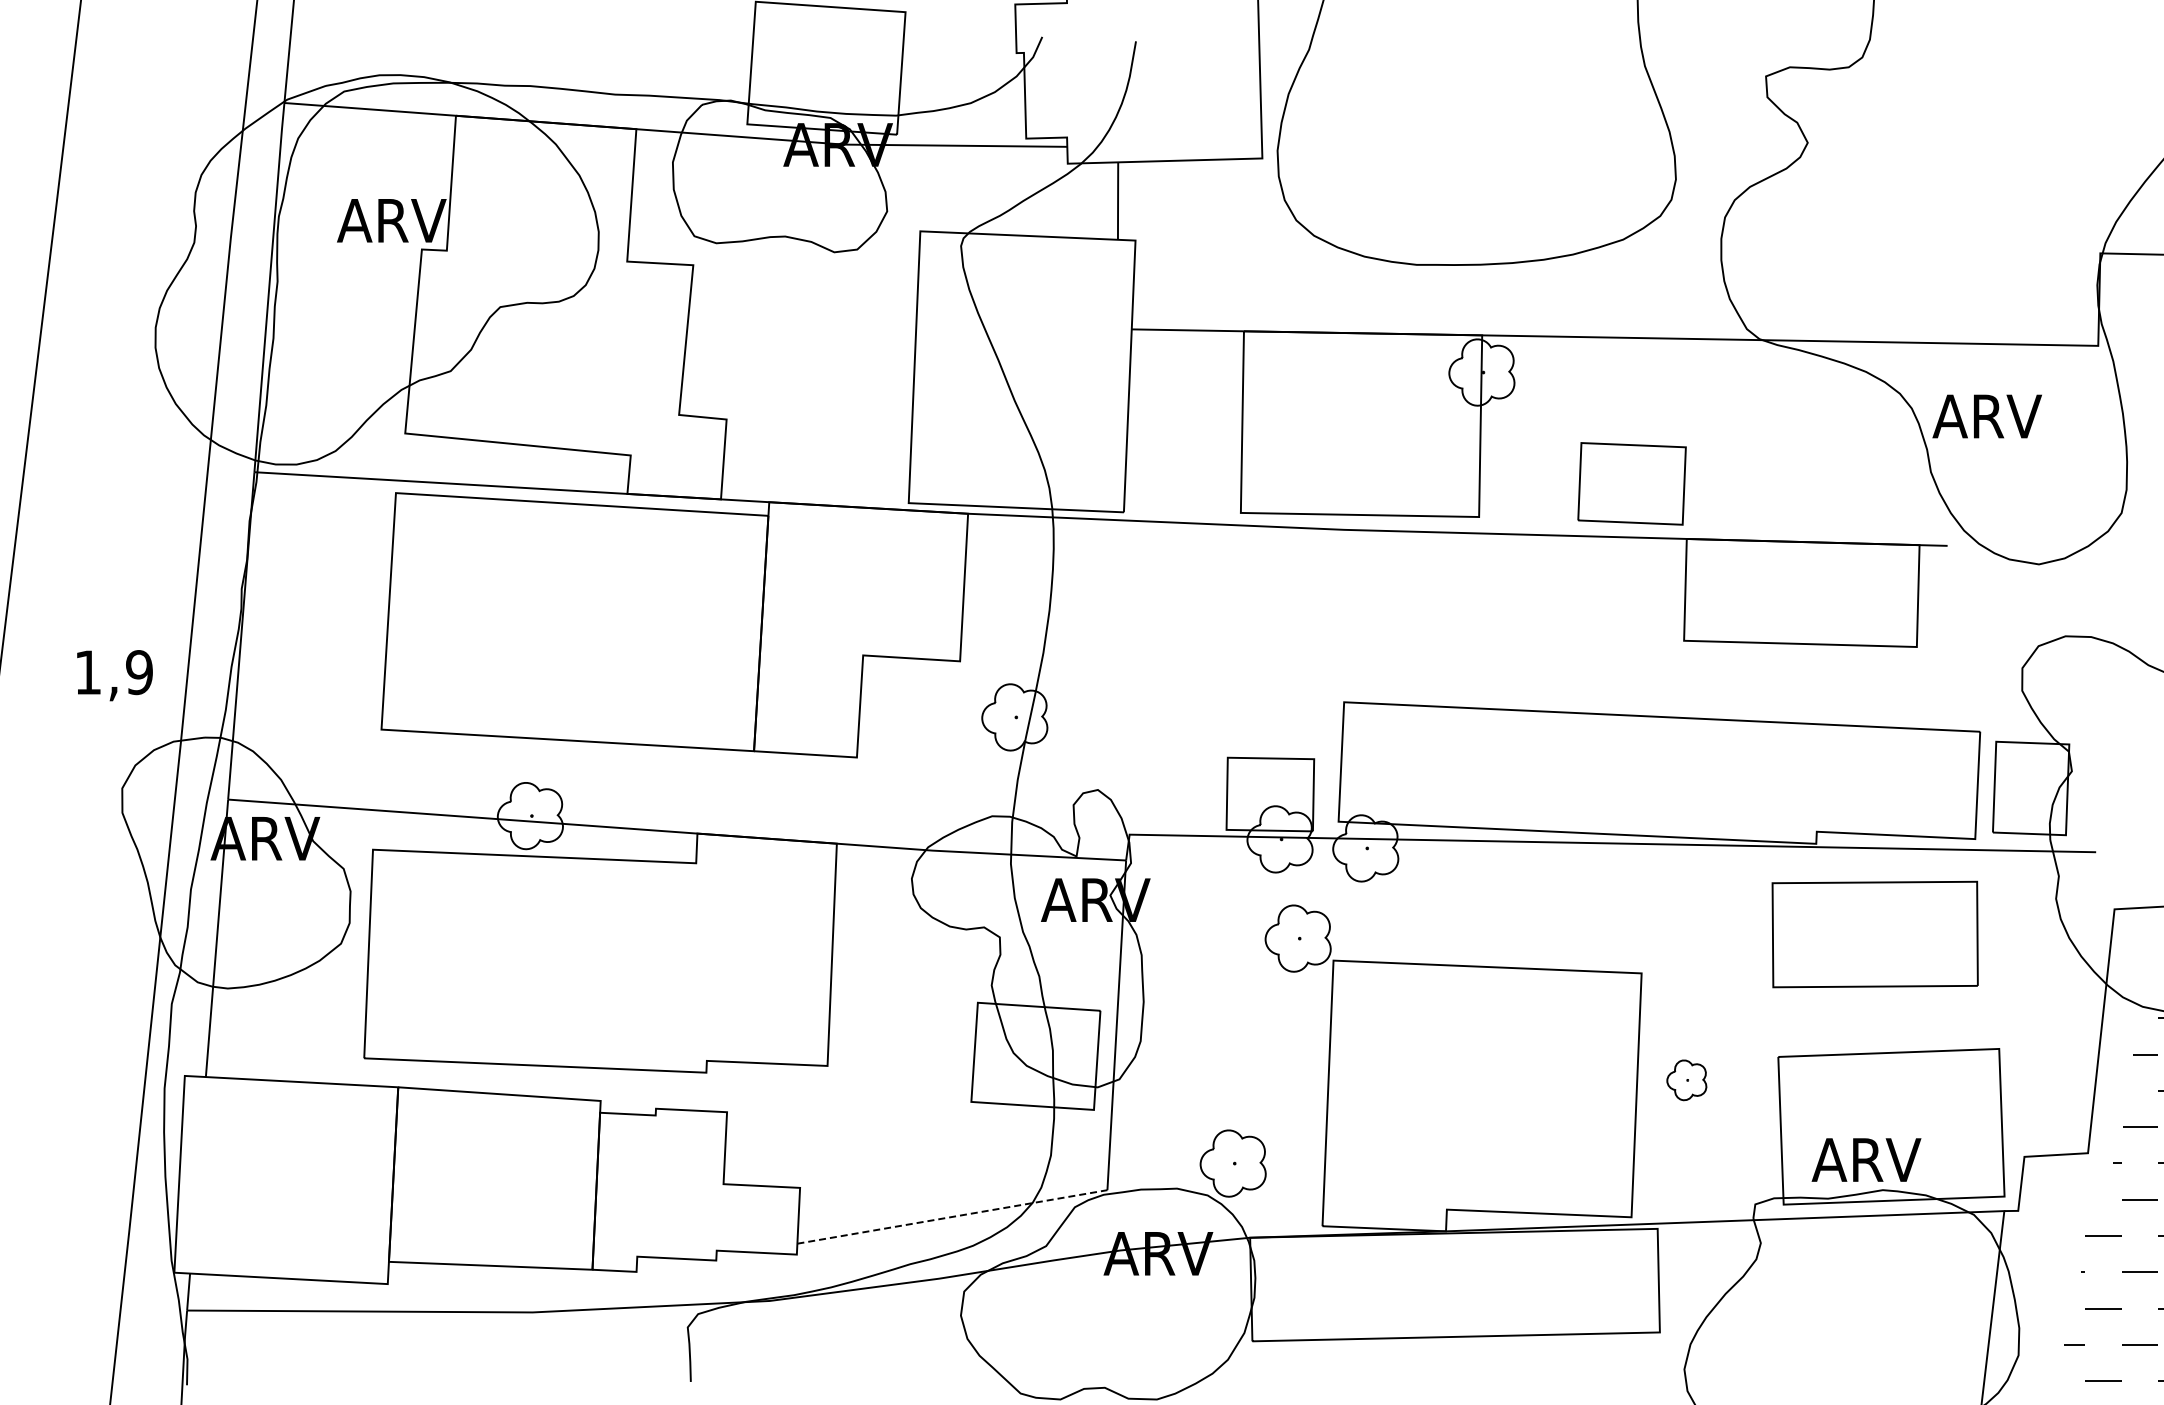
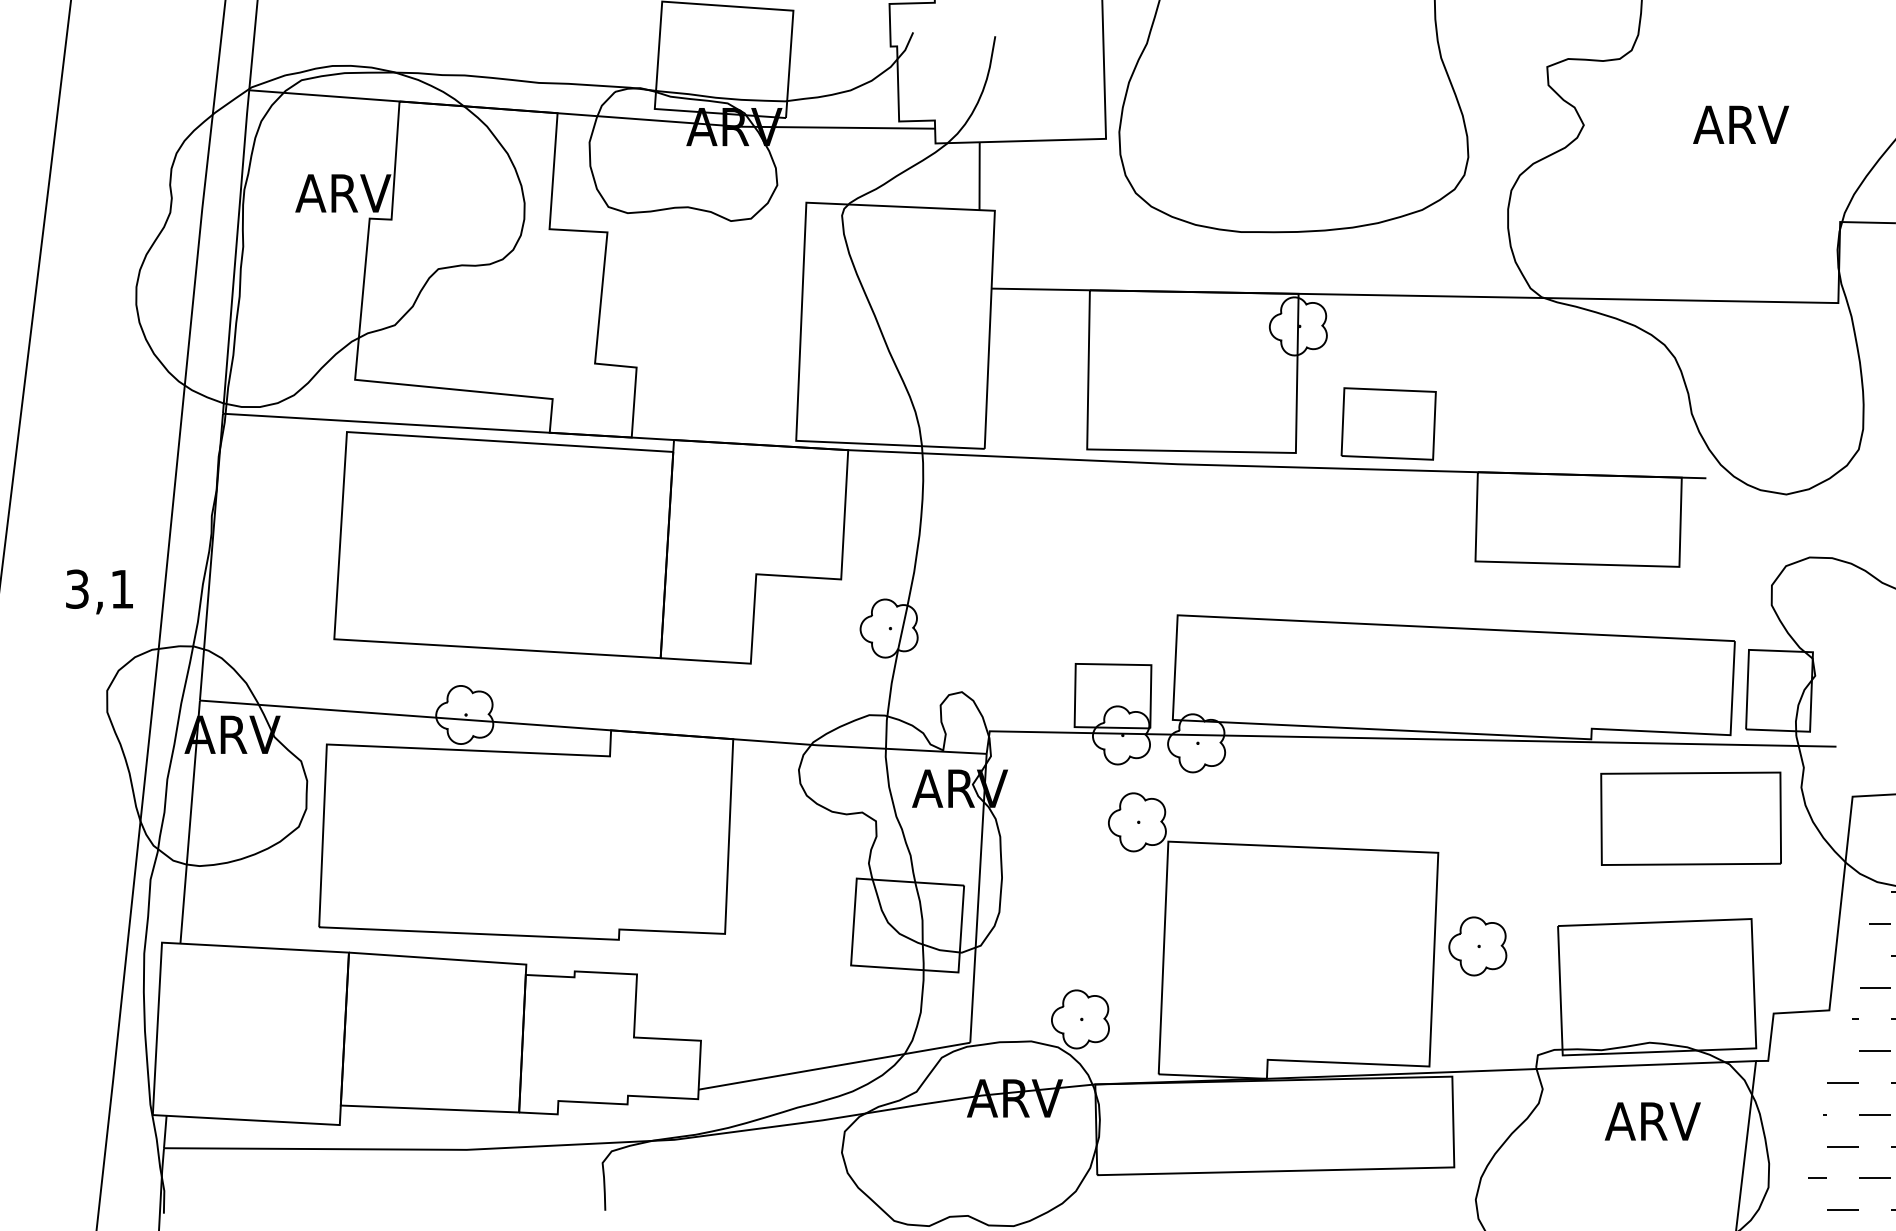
text: (1986, 416) -> (1740, 124), moved
part: (1631, 483) -> (1388, 423), moved
text: (113, 672) -> (99, 589), 1,9 -> 3,1
part: (1874, 934) -> (1690, 818), moved
part: (1686, 1080) -> (1477, 946), size x1.67
text: (1866, 1159) -> (1652, 1121), moved
line: (952, 1216) -> (834, 1065), dashed -> solid

